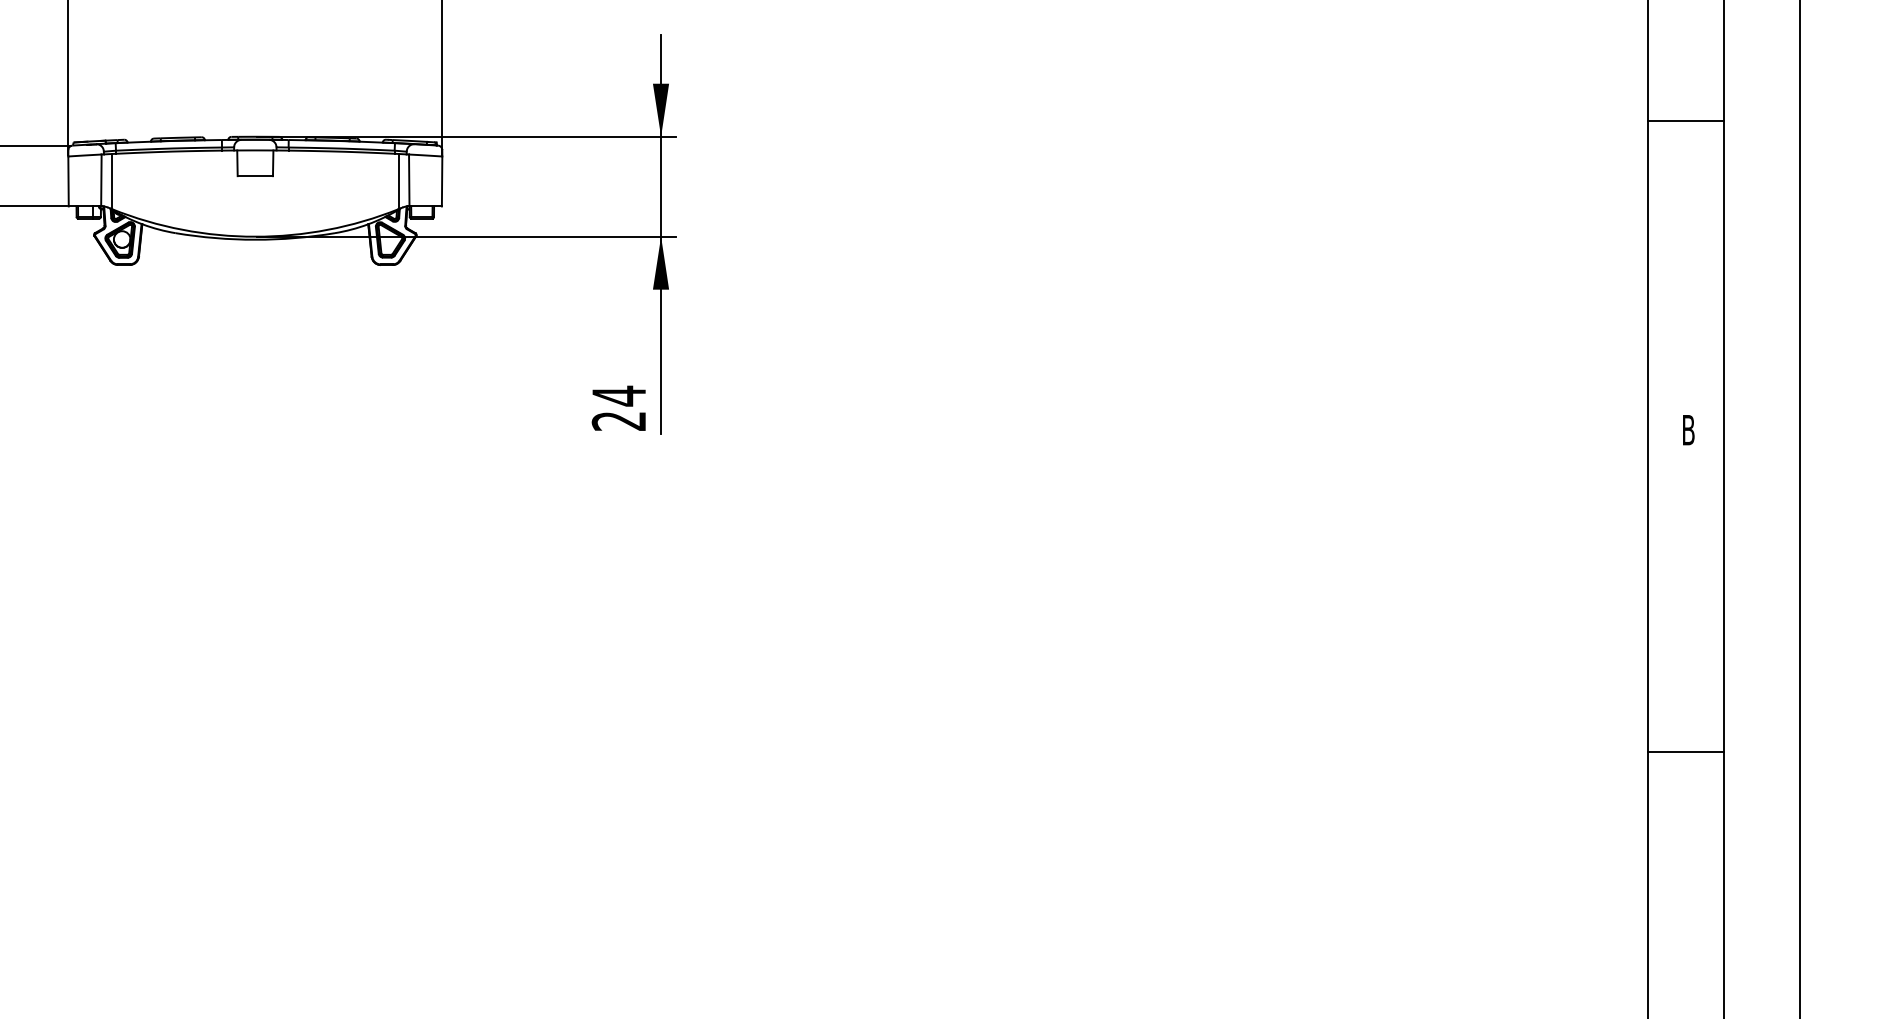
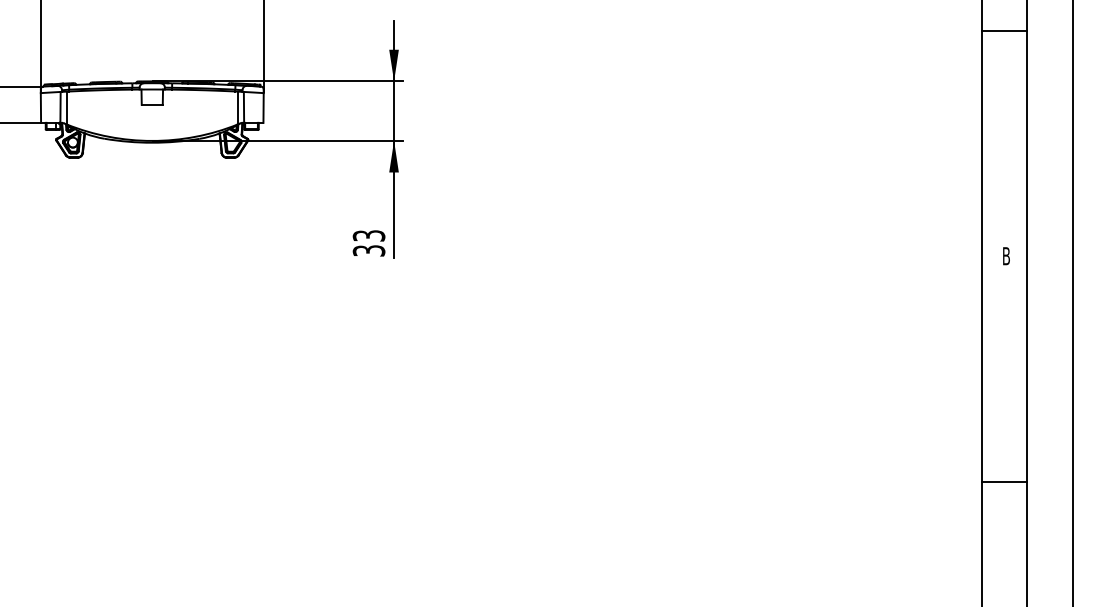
line: (1685, 120) -> (1004, 30), moved
text: (618, 407) -> (368, 242), 24 -> 33
line: (1685, 751) -> (1004, 481), moved

